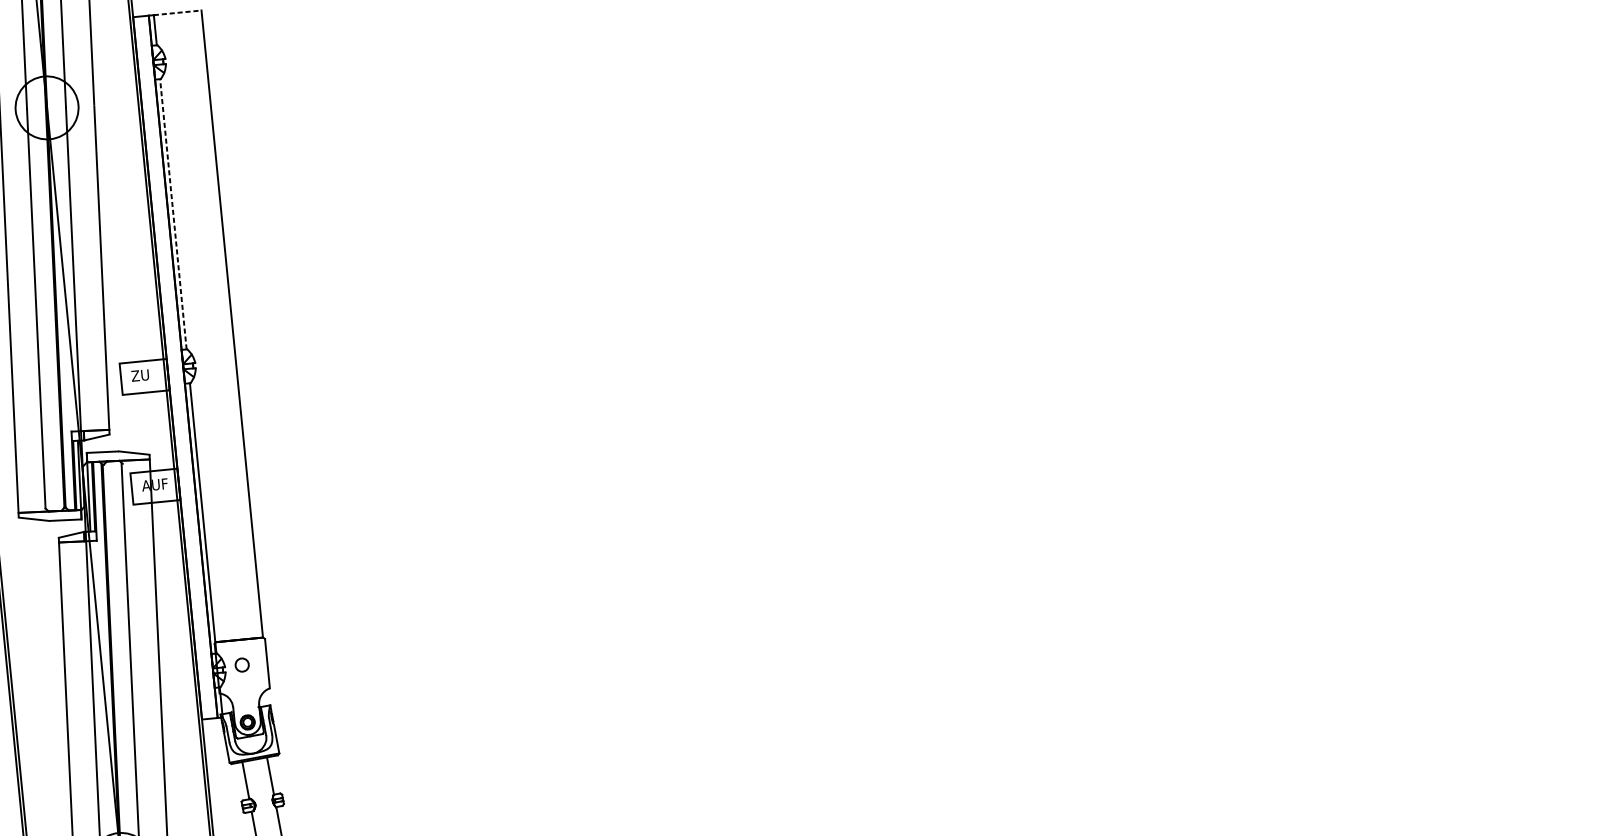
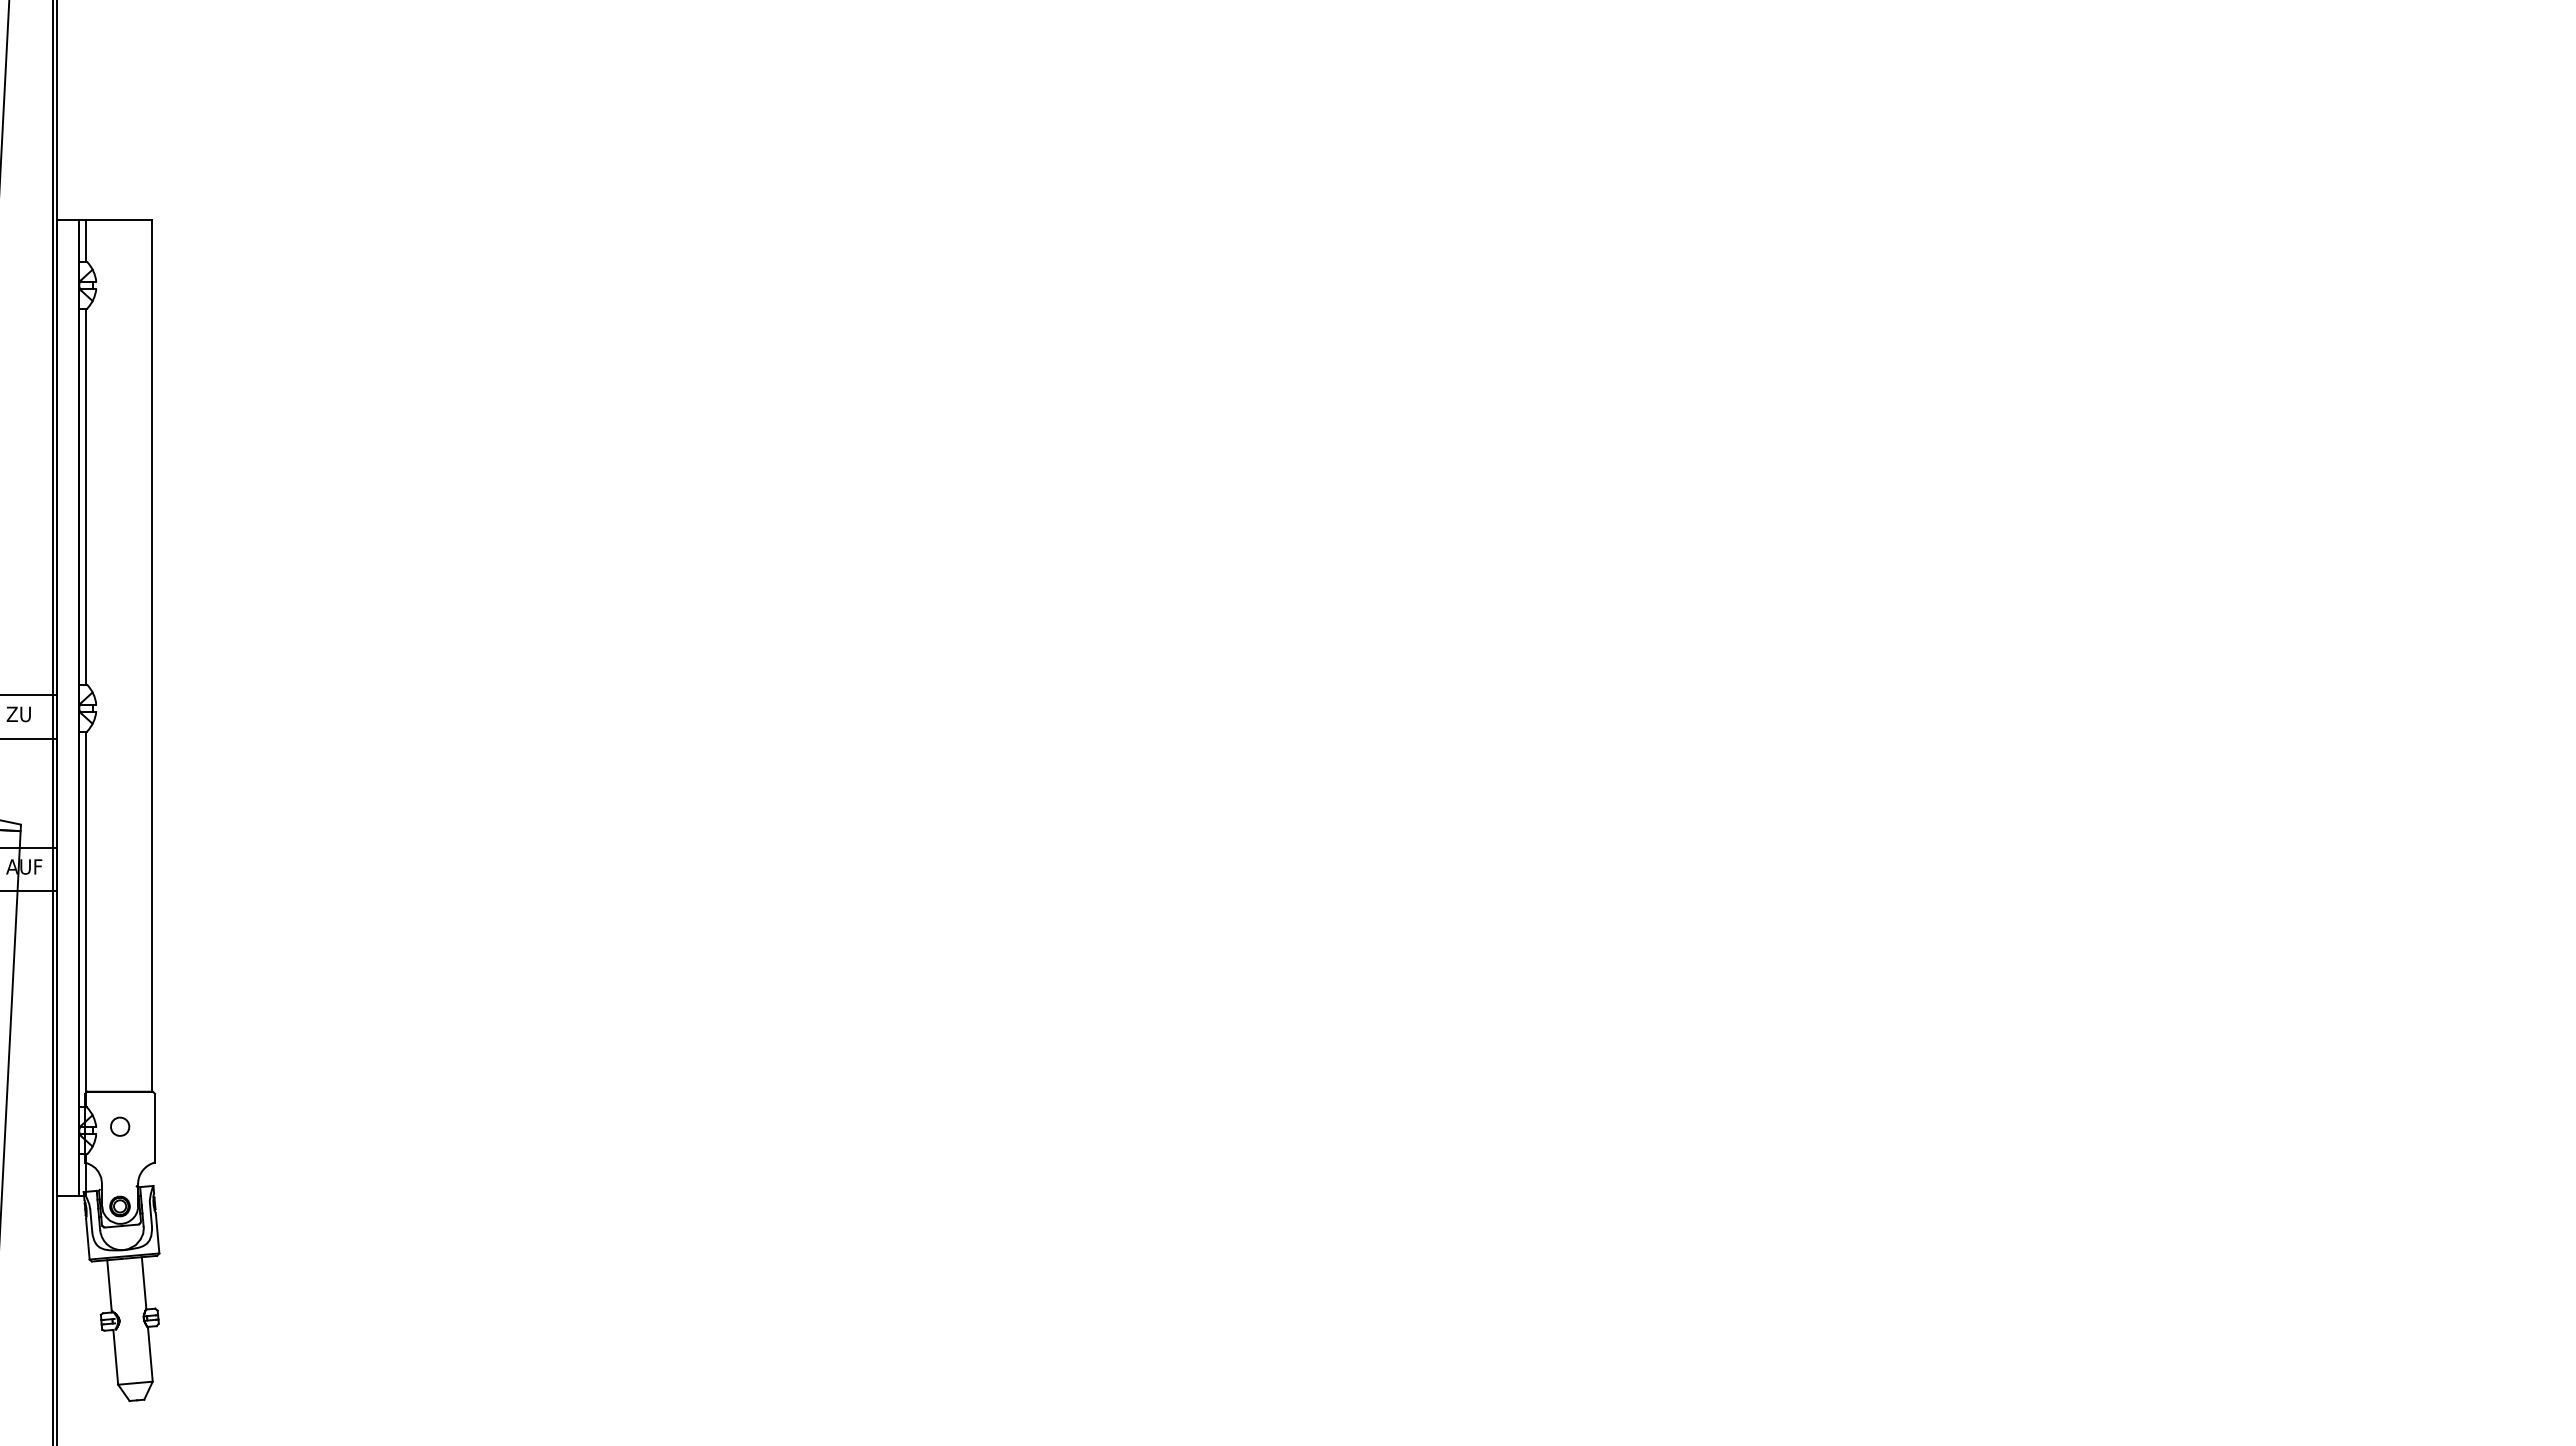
line: (177, 13) -> (119, 220), dashed -> solid
line: (173, 214) -> (86, 496), dashed -> solid

